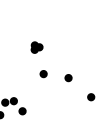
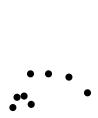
part: (36, 46) -> (42, 51), removed
part: (21, 73) -> (30, 73), added

